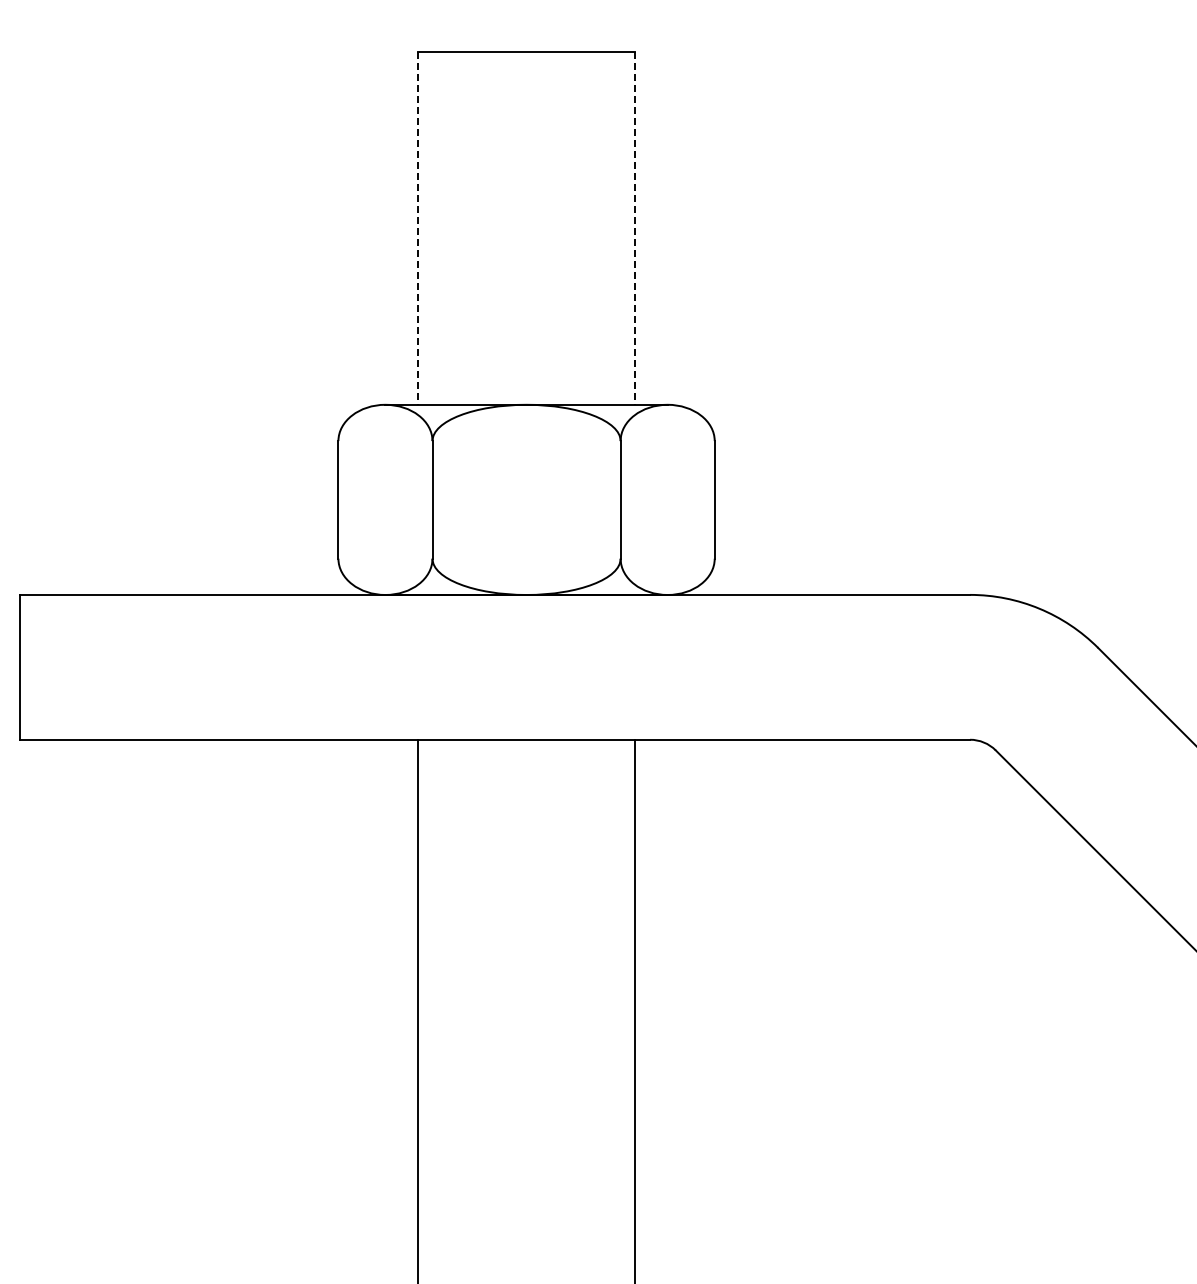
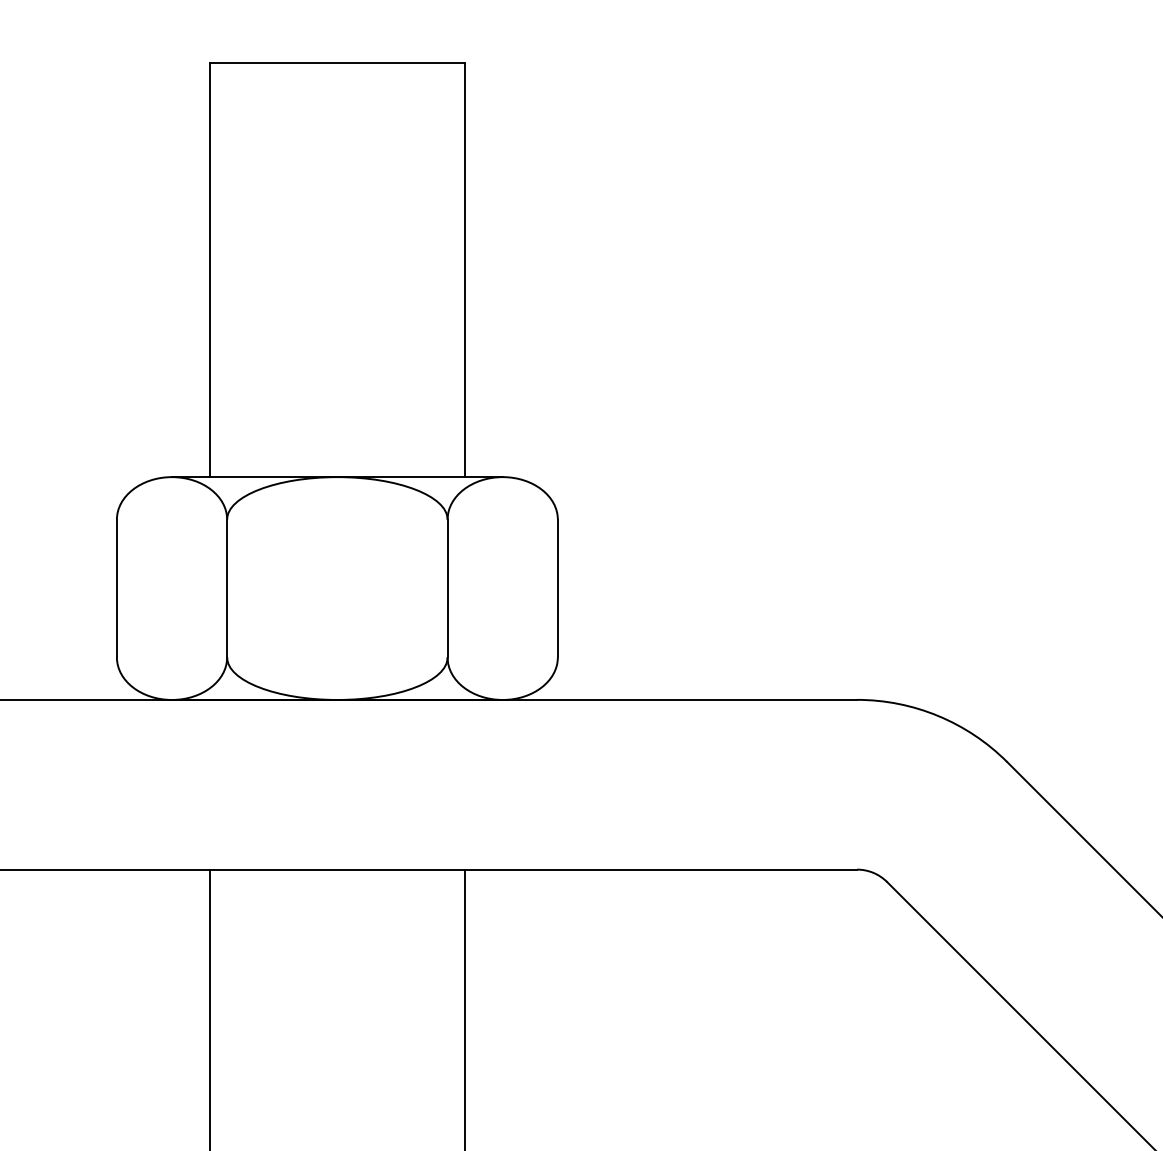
line: (417, 228) -> (209, 270), dashed -> solid
line: (635, 228) -> (465, 270), dashed -> solid

